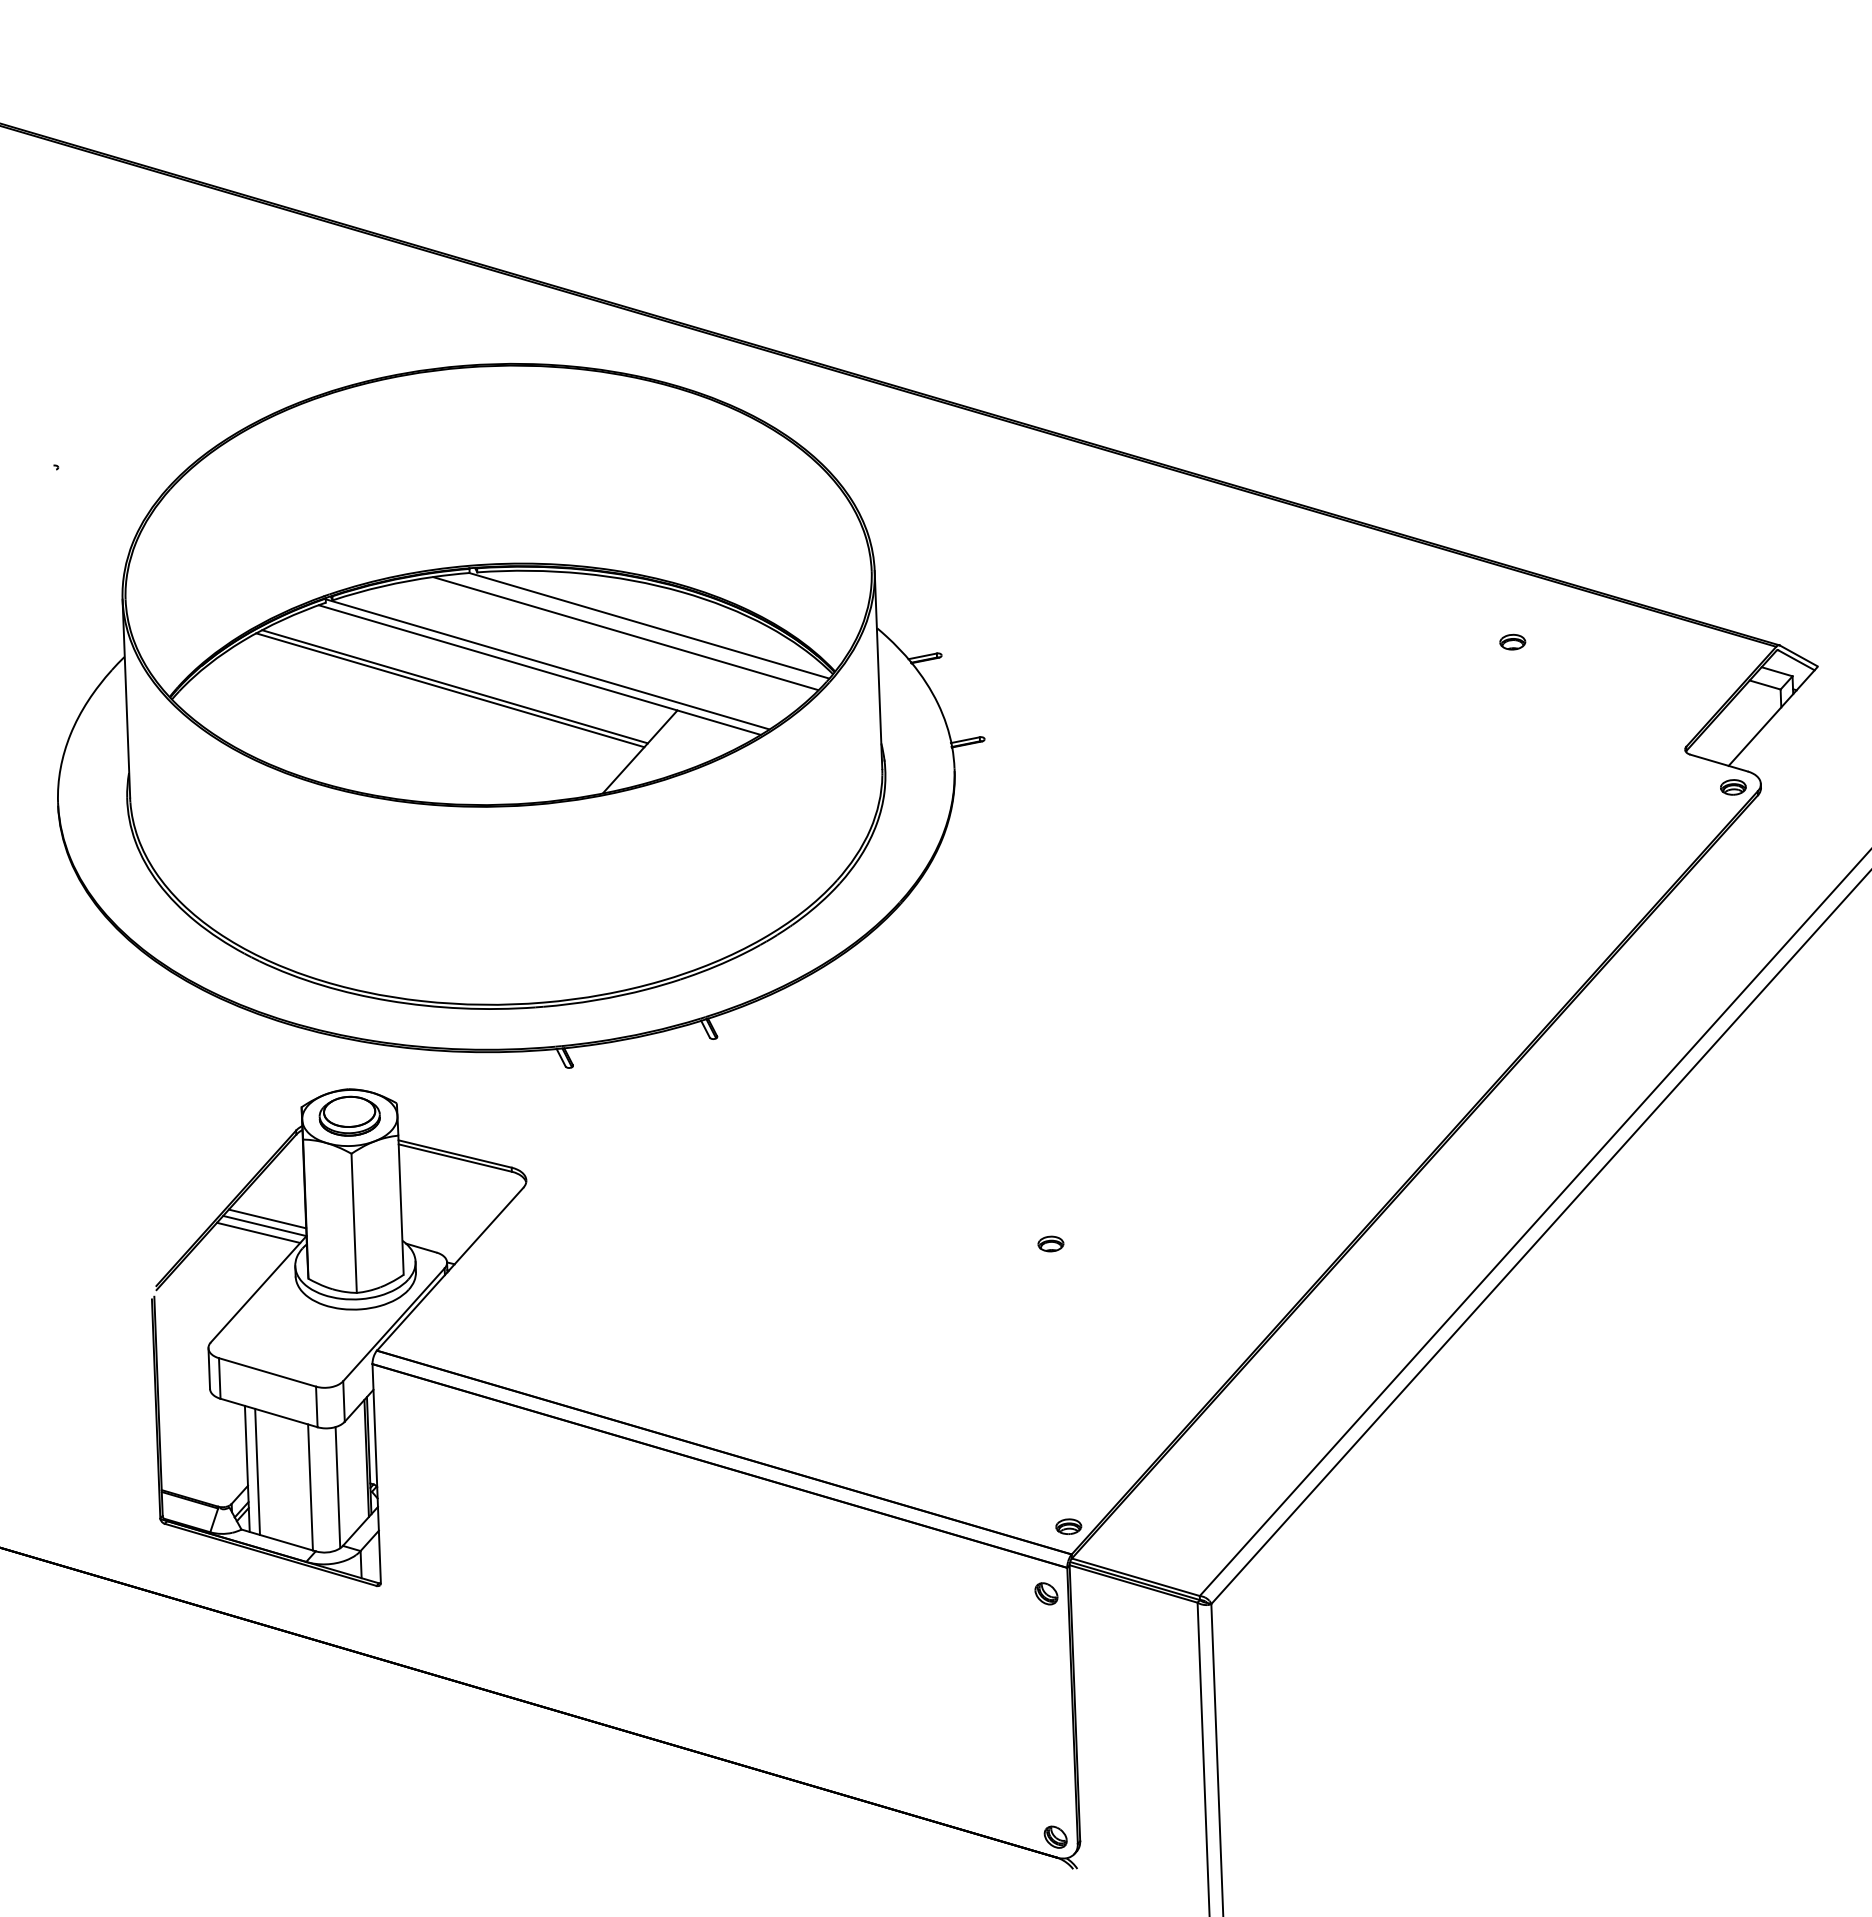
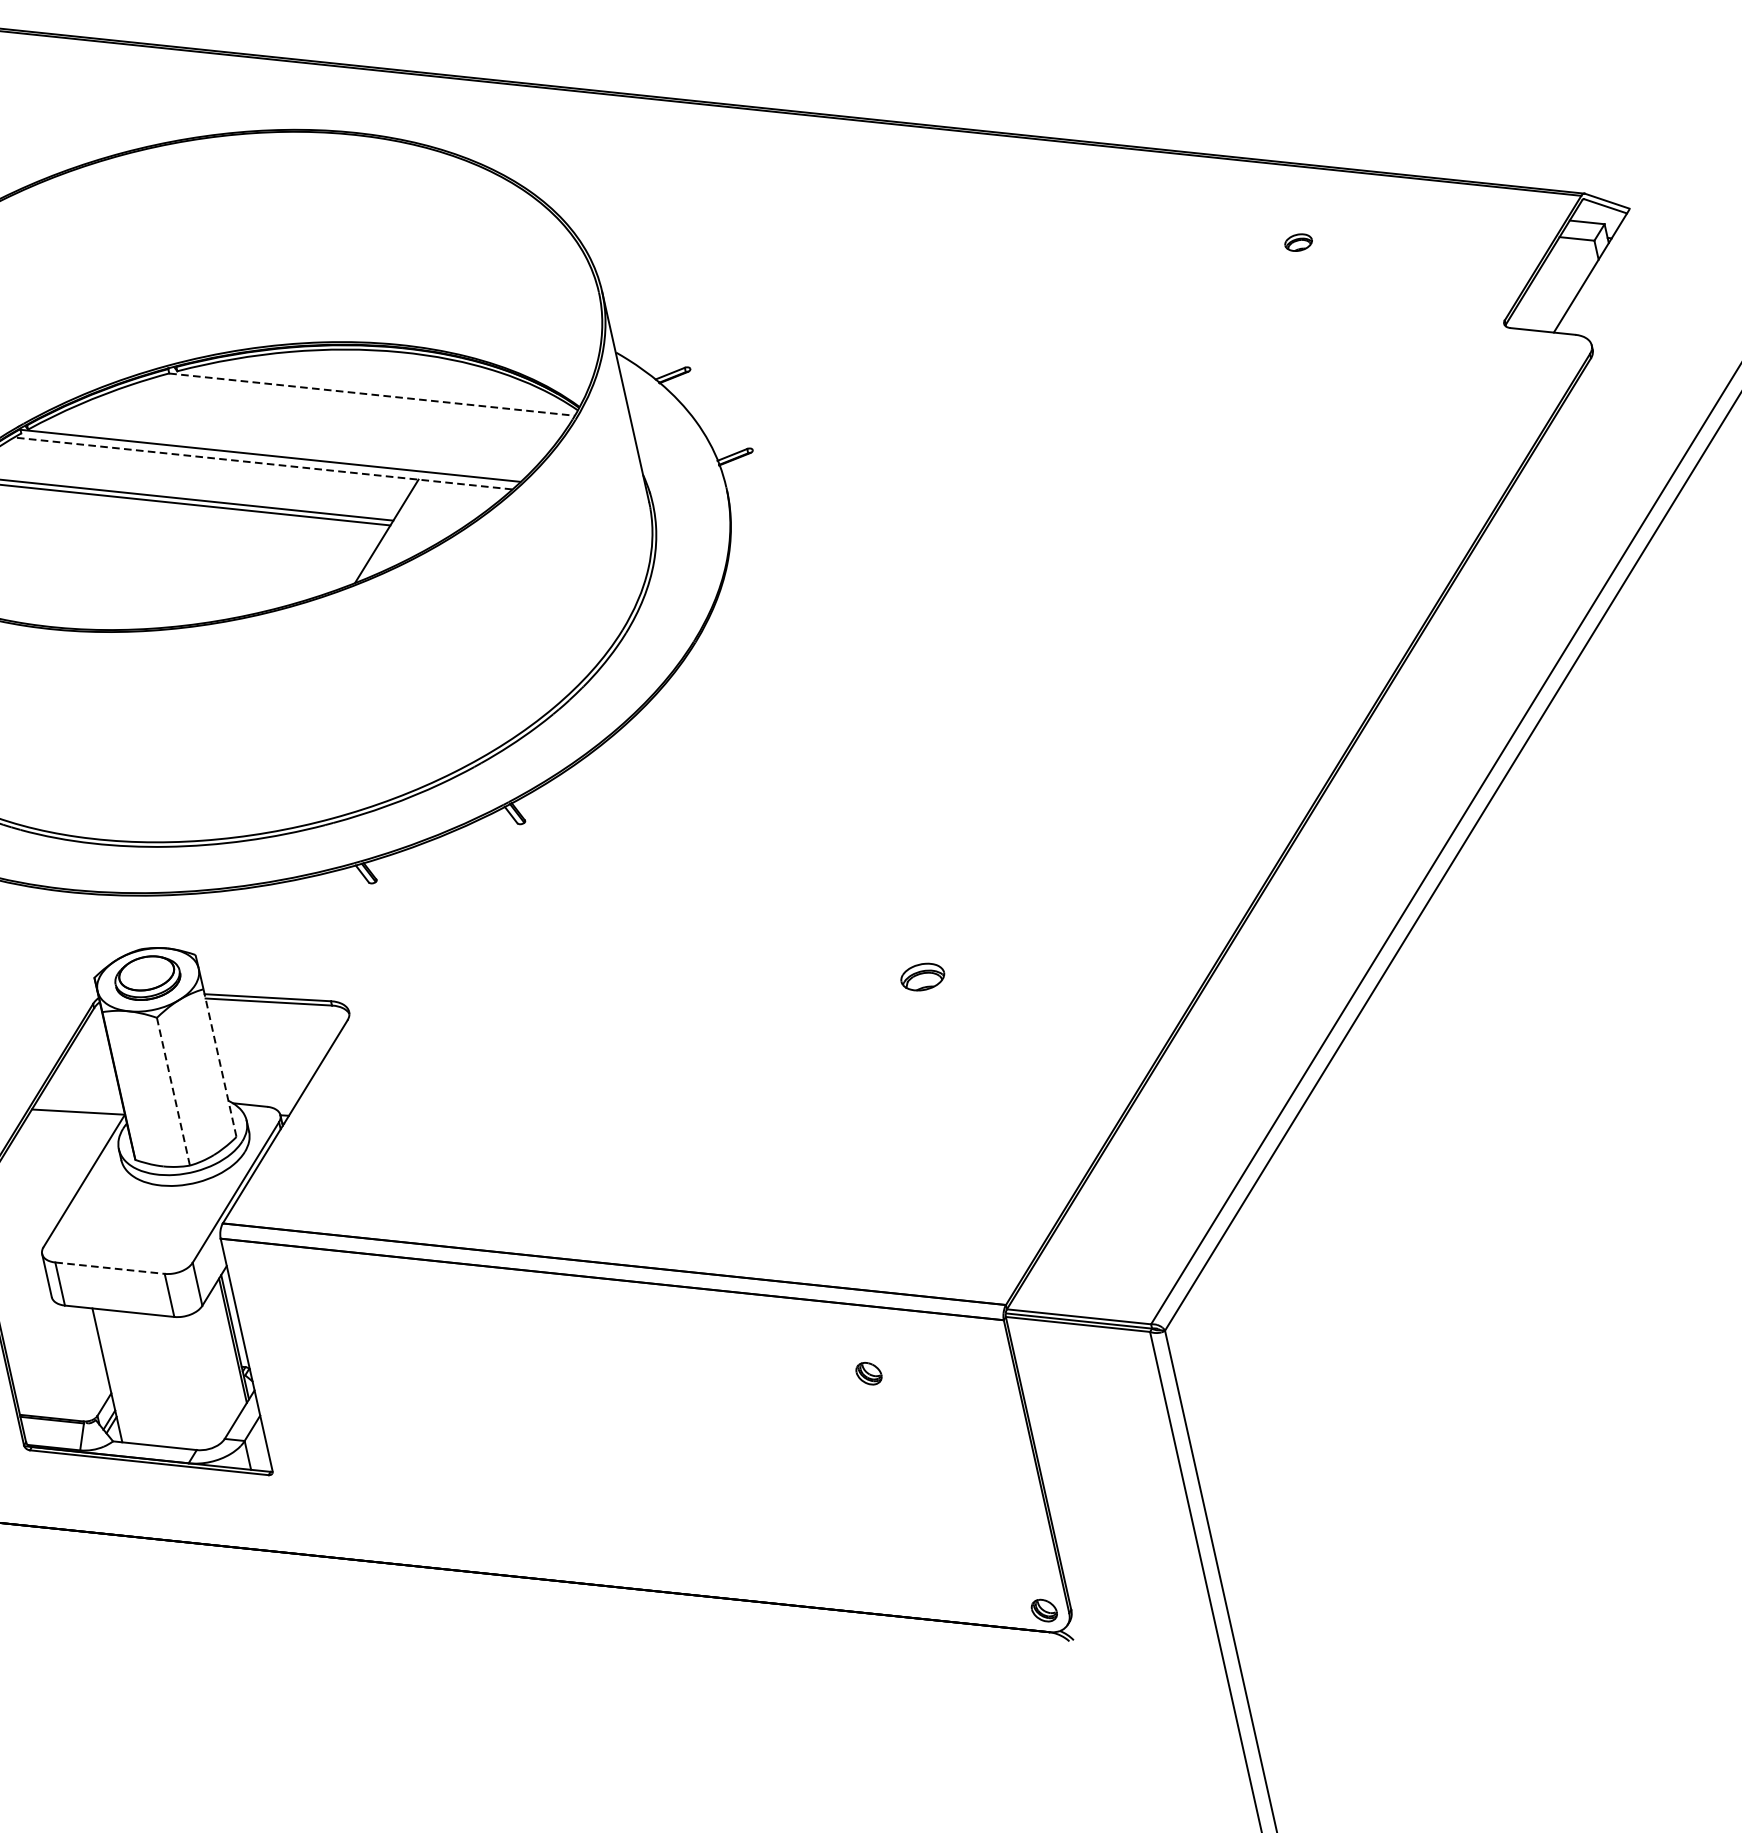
line: (649, 625) -> (371, 394), solid -> dashed
line: (625, 633) -> (347, 407), removed
line: (539, 669) -> (262, 462), solid -> dashed
part: (1733, 787) -> (1563, 354), removed
line: (401, 1205) -> (220, 1063), solid -> dashed
line: (267, 1218) -> (79, 1103), removed
line: (354, 1223) -> (173, 1091), solid -> dashed
line: (258, 1232) -> (72, 1120), removed
part: (1050, 1243) -> (922, 976), size x1.6
line: (267, 1372) -> (110, 1268), solid -> dashed
line: (257, 1471) -> (118, 1376), removed
line: (310, 1487) -> (178, 1382), removed
line: (337, 1487) -> (207, 1377), removed
part: (1068, 1526) -> (997, 1275), removed
part: (1046, 1593) -> (868, 1373), moved

